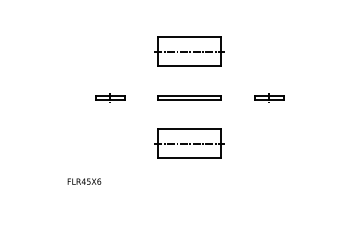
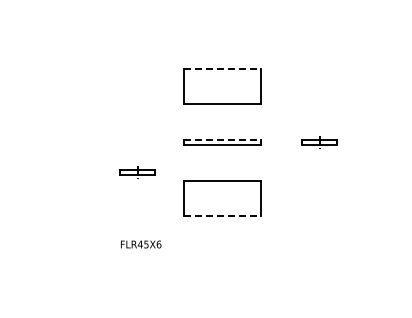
line: (189, 37) -> (222, 69), solid -> dashed
line: (189, 51) -> (222, 86), removed
line: (189, 95) -> (222, 140), solid -> dashed
part: (110, 97) -> (137, 172), moved
line: (189, 143) -> (222, 198), removed
line: (189, 157) -> (222, 215), solid -> dashed
text: (84, 181) -> (141, 244), moved

